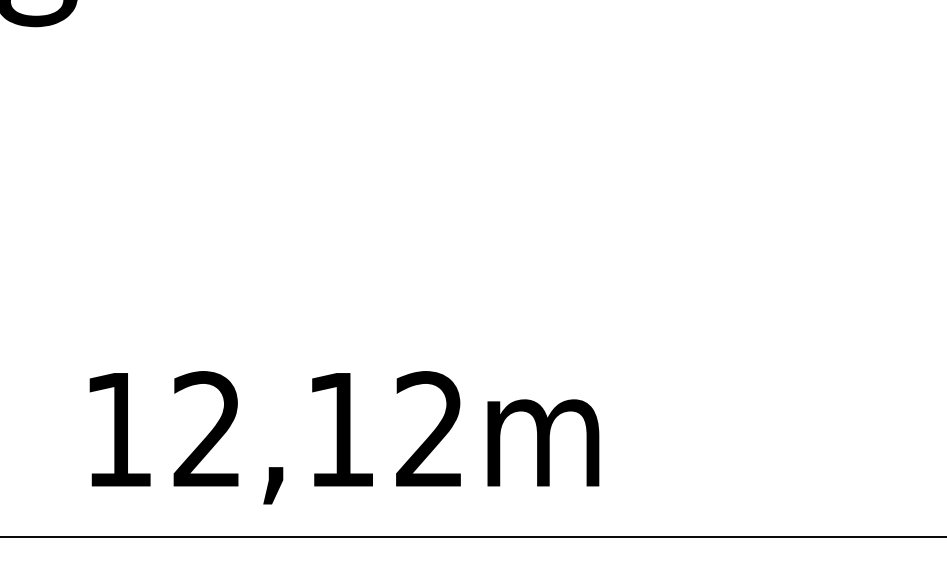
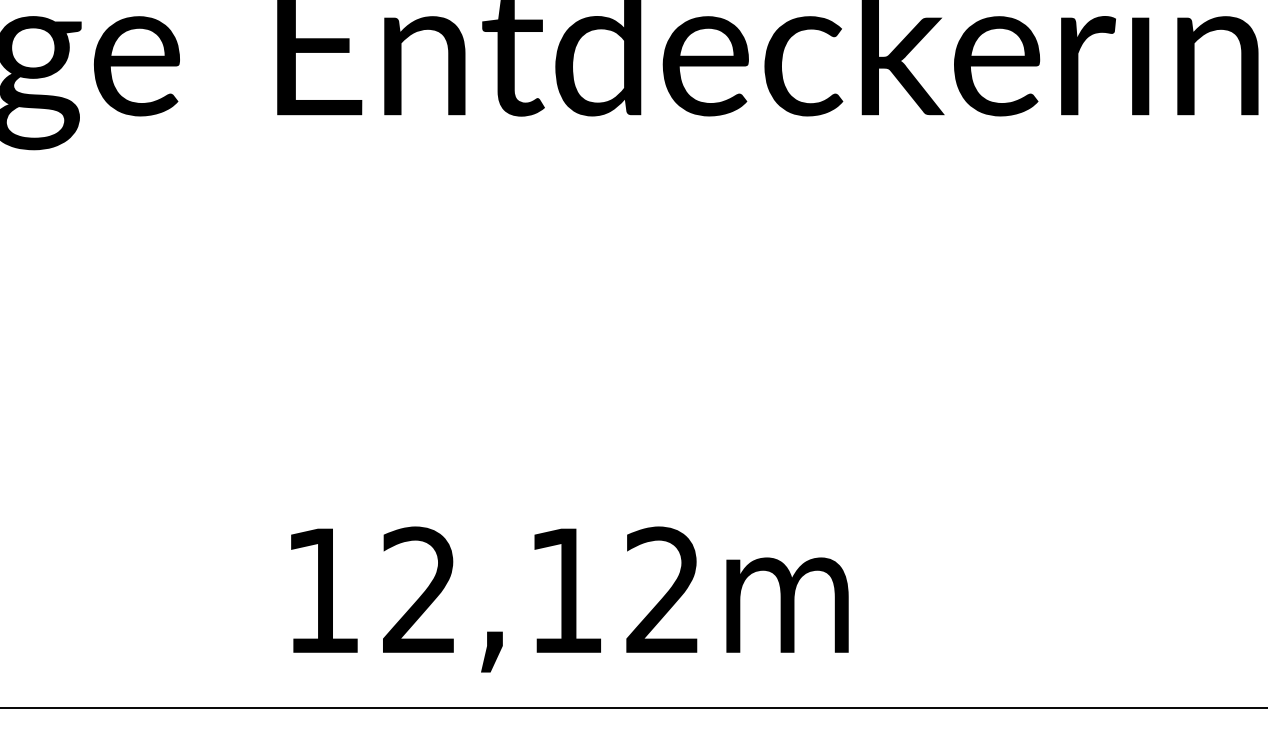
text: (344, 437) -> (569, 599), moved

